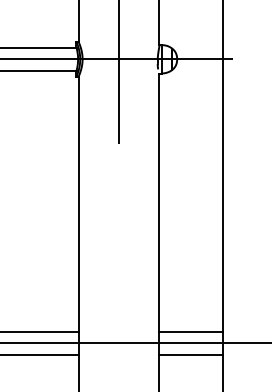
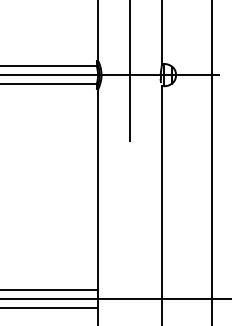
line: (191, 331) -> (187, 289), removed
line: (191, 354) -> (187, 307), removed

